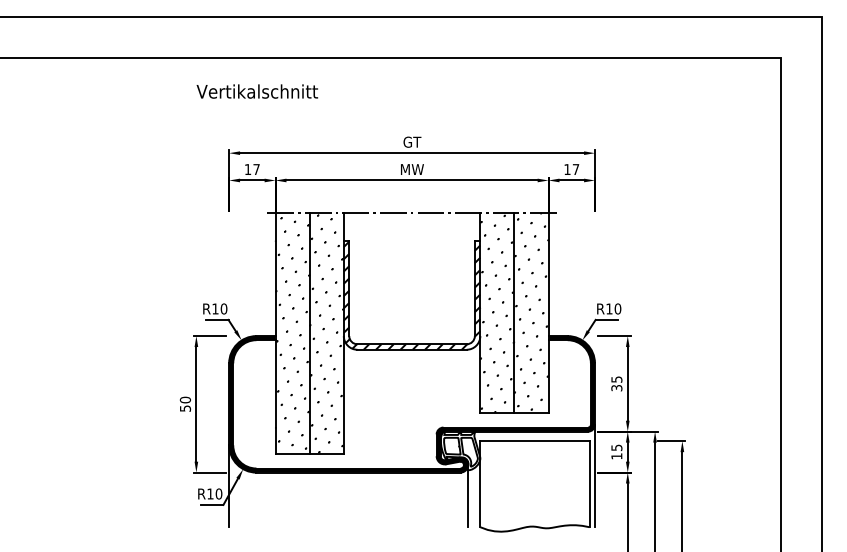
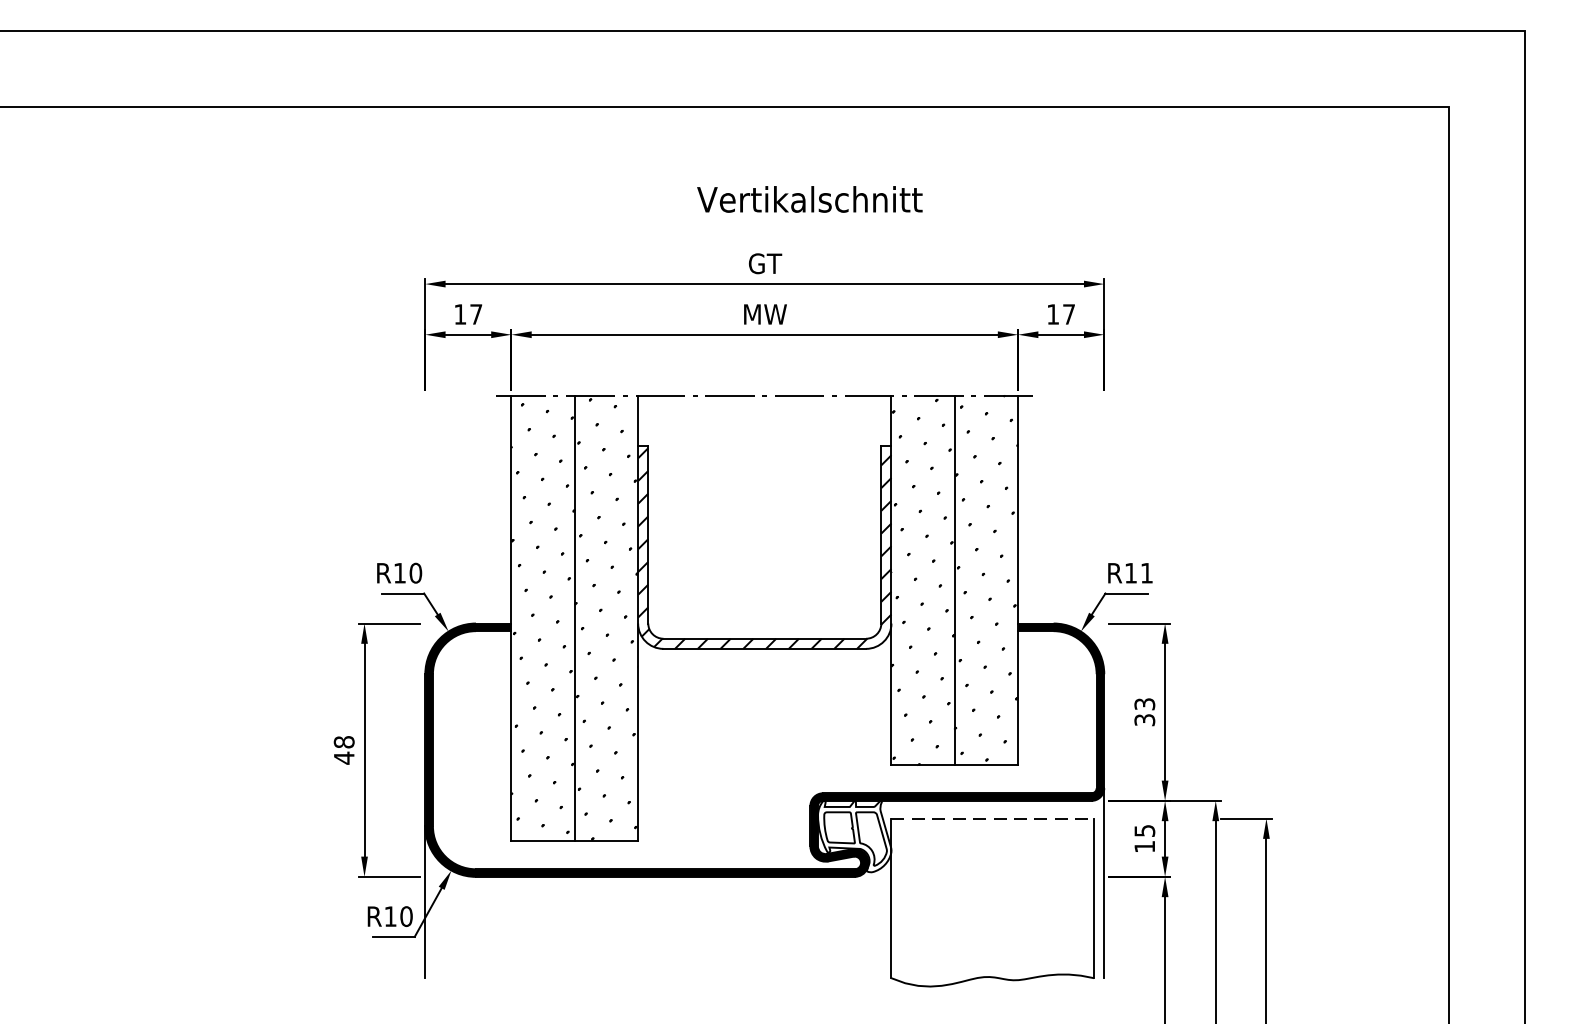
text: (256, 91) -> (808, 199), moved
text: (617, 308) -> (1146, 572), R10 -> R11
text: (616, 379) -> (1144, 704), 35 -> 33
text: (185, 404) -> (344, 750), 50 -> 48
line: (534, 441) -> (991, 819), solid -> dashed
line: (468, 496) -> (869, 921), removed

